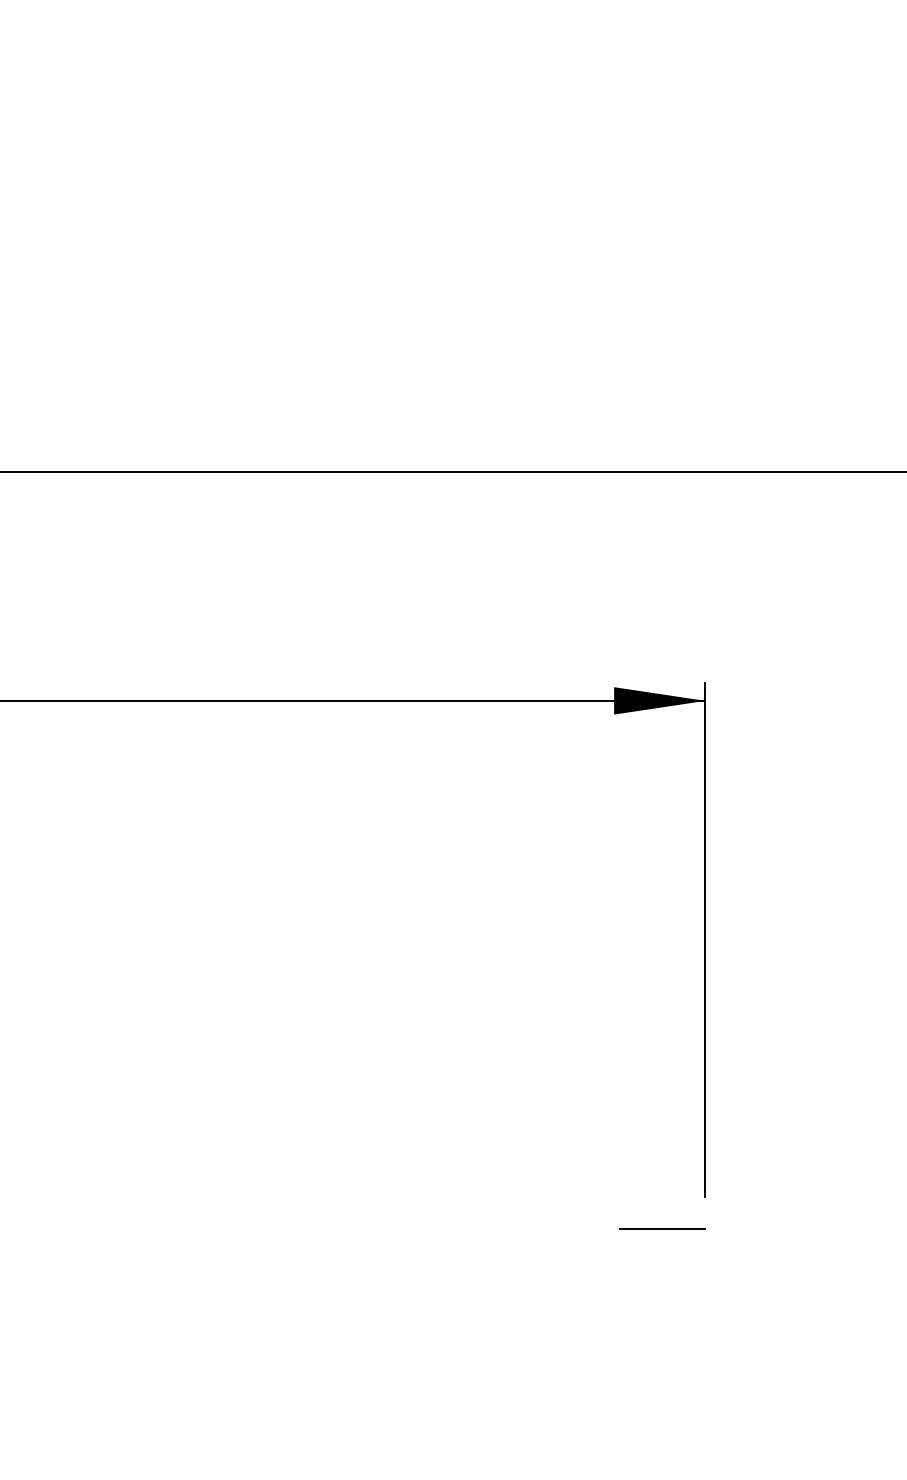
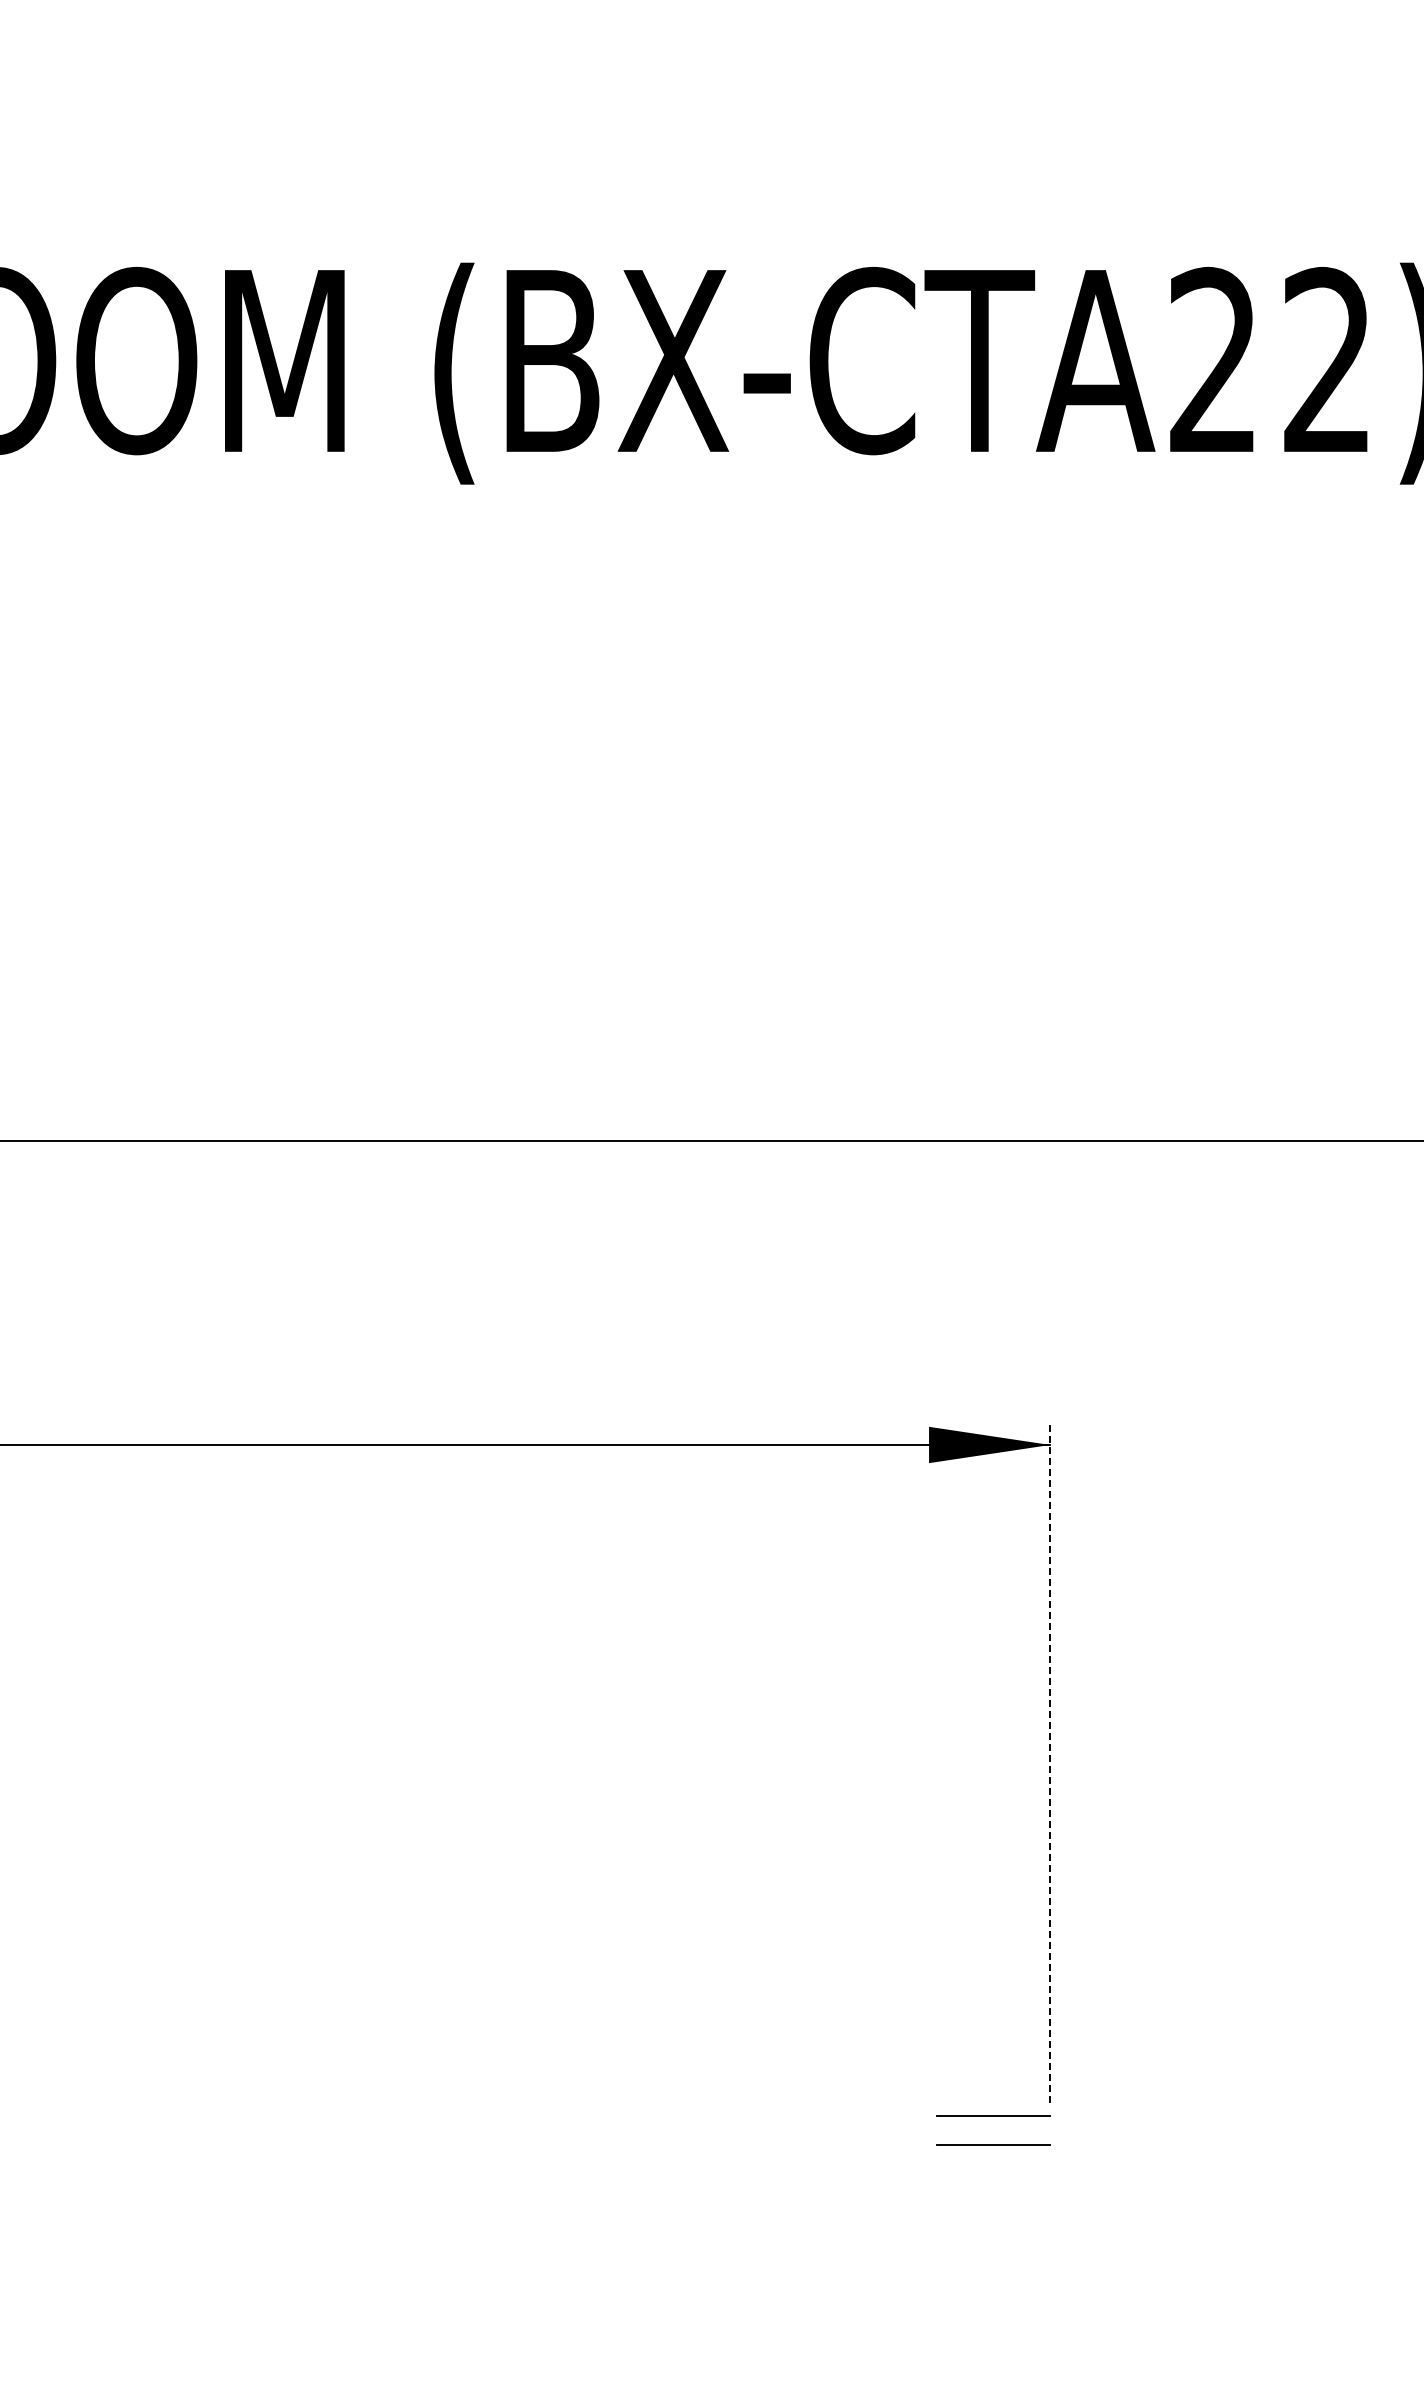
line: (705, 939) -> (1050, 1761), solid -> dashed
line: (662, 1206) -> (993, 2115), added

